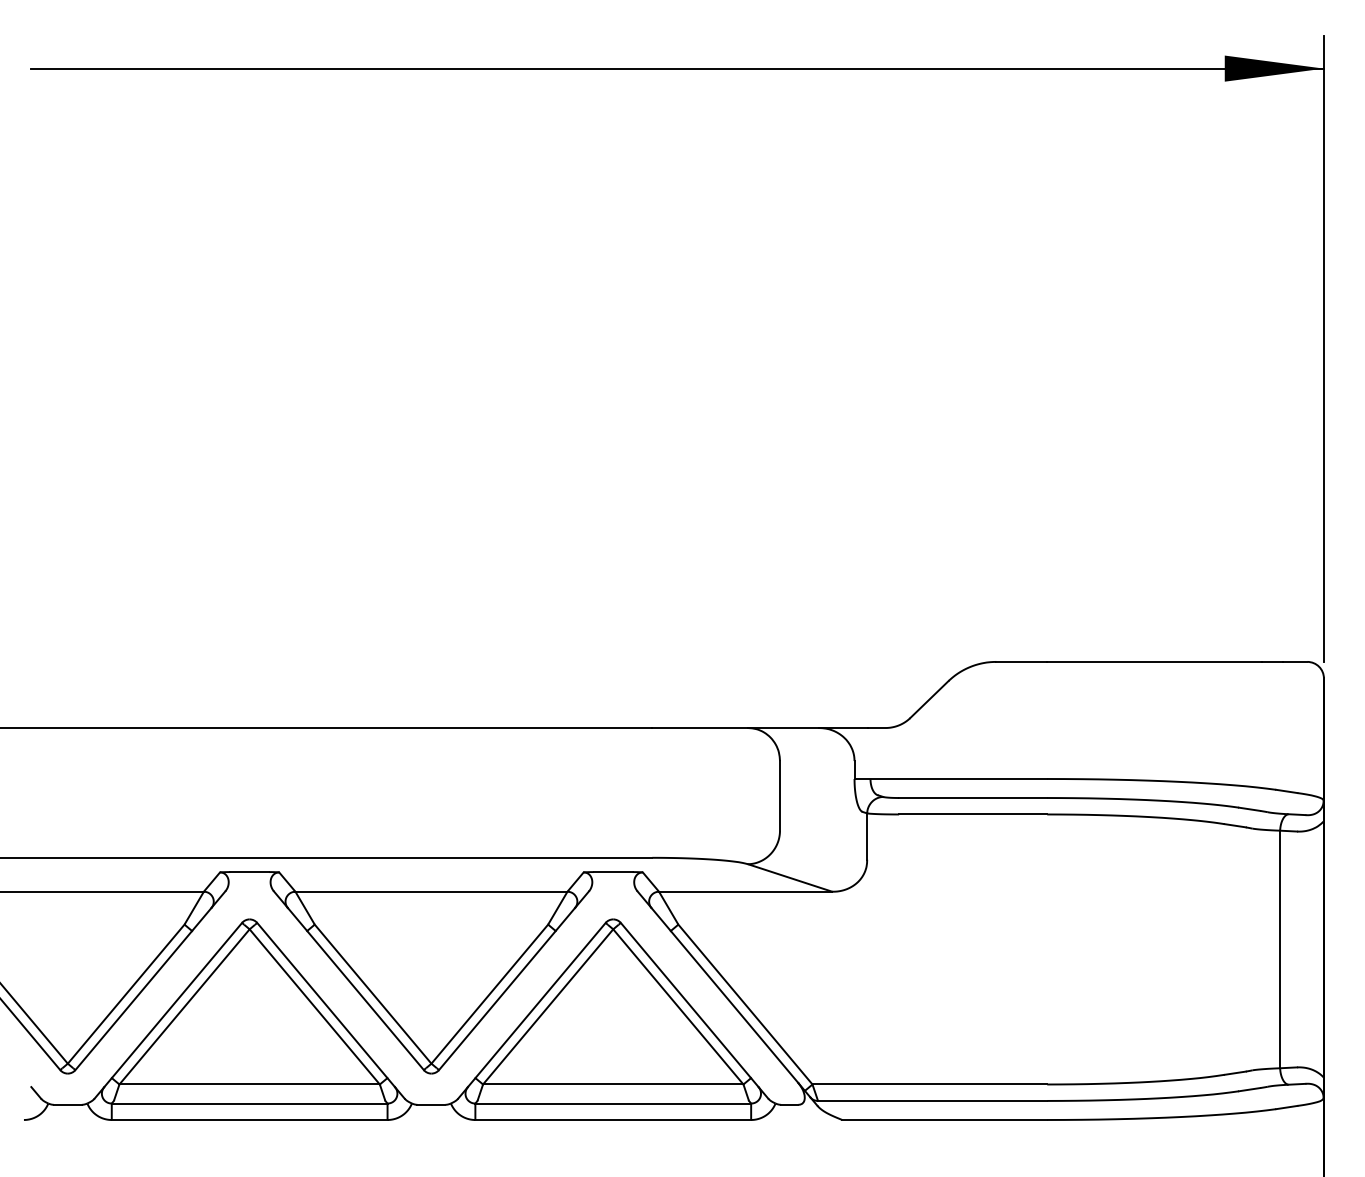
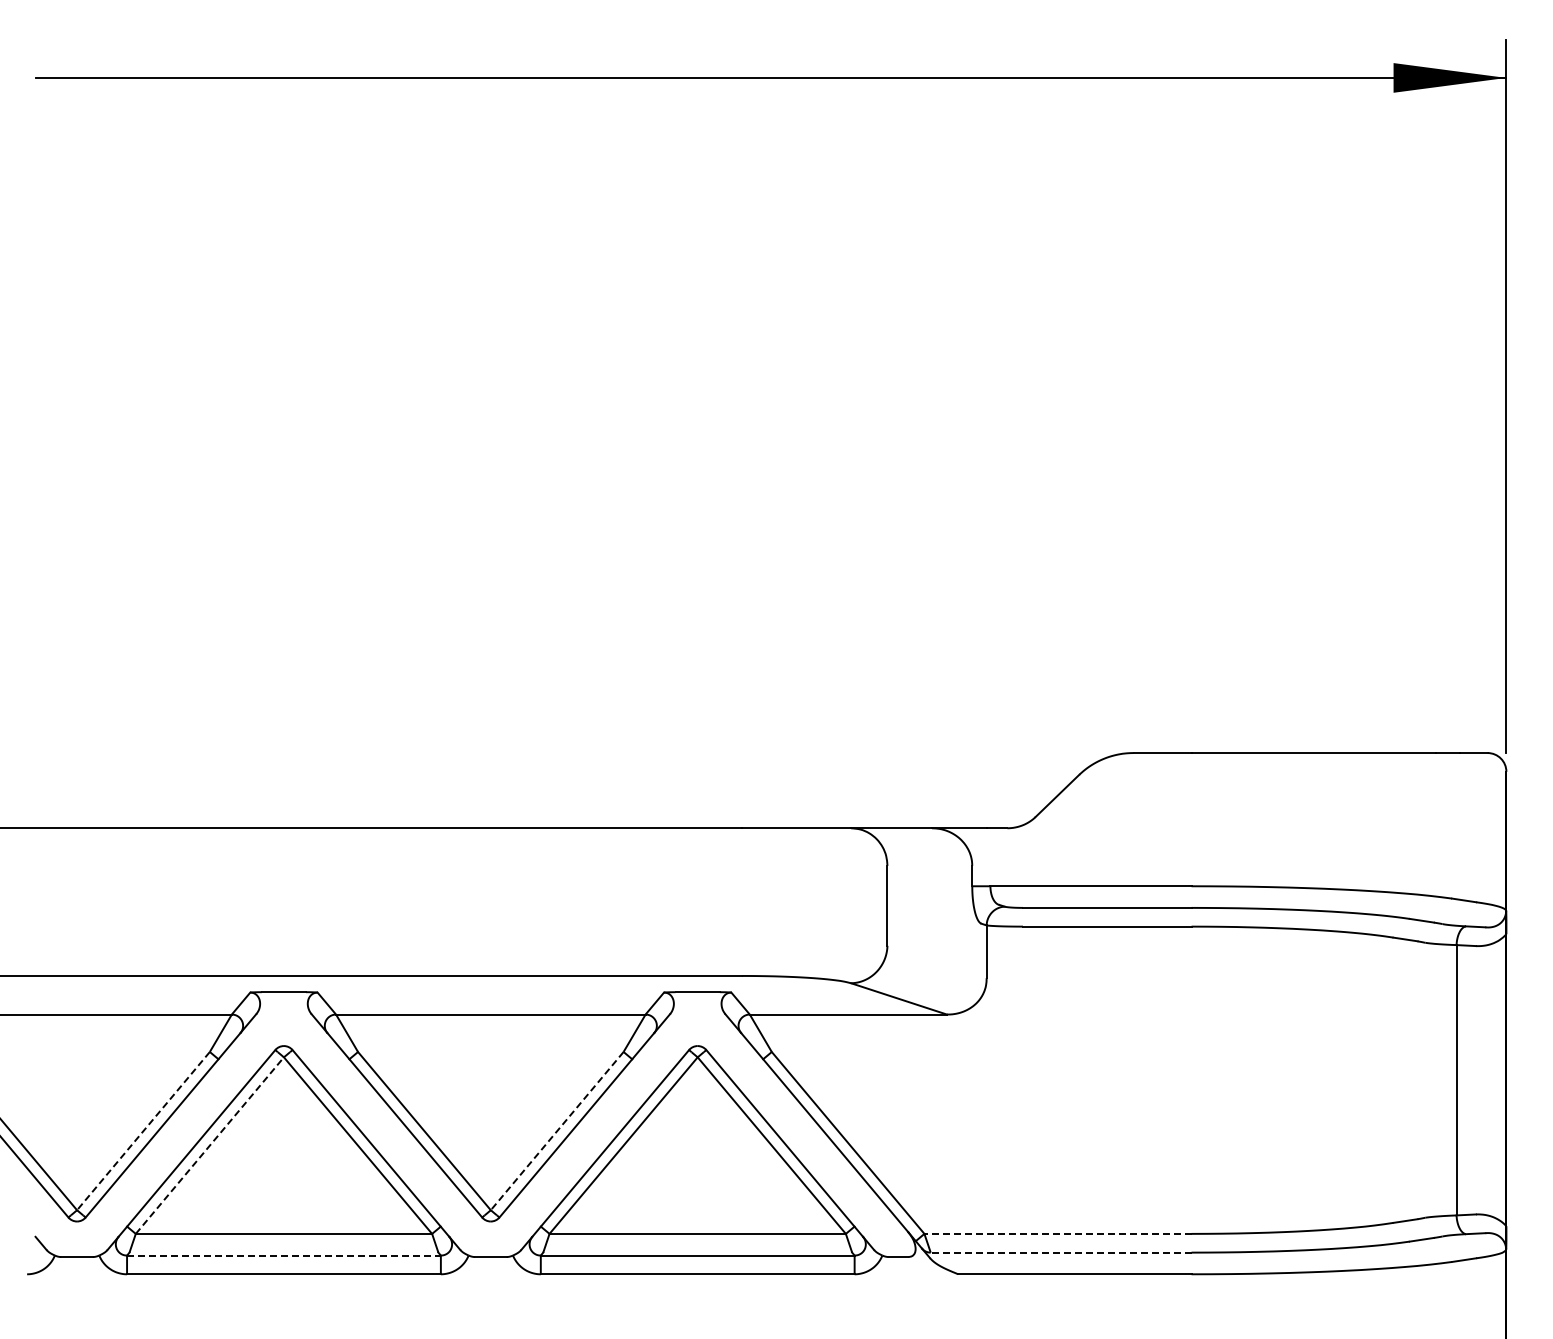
line: (126, 994) -> (143, 1131), solid -> dashed
line: (489, 994) -> (556, 1131), solid -> dashed
line: (185, 1006) -> (210, 1145), solid -> dashed
line: (929, 1084) -> (1057, 1233), solid -> dashed
line: (932, 1100) -> (1060, 1252), solid -> dashed
line: (249, 1103) -> (283, 1255), solid -> dashed

